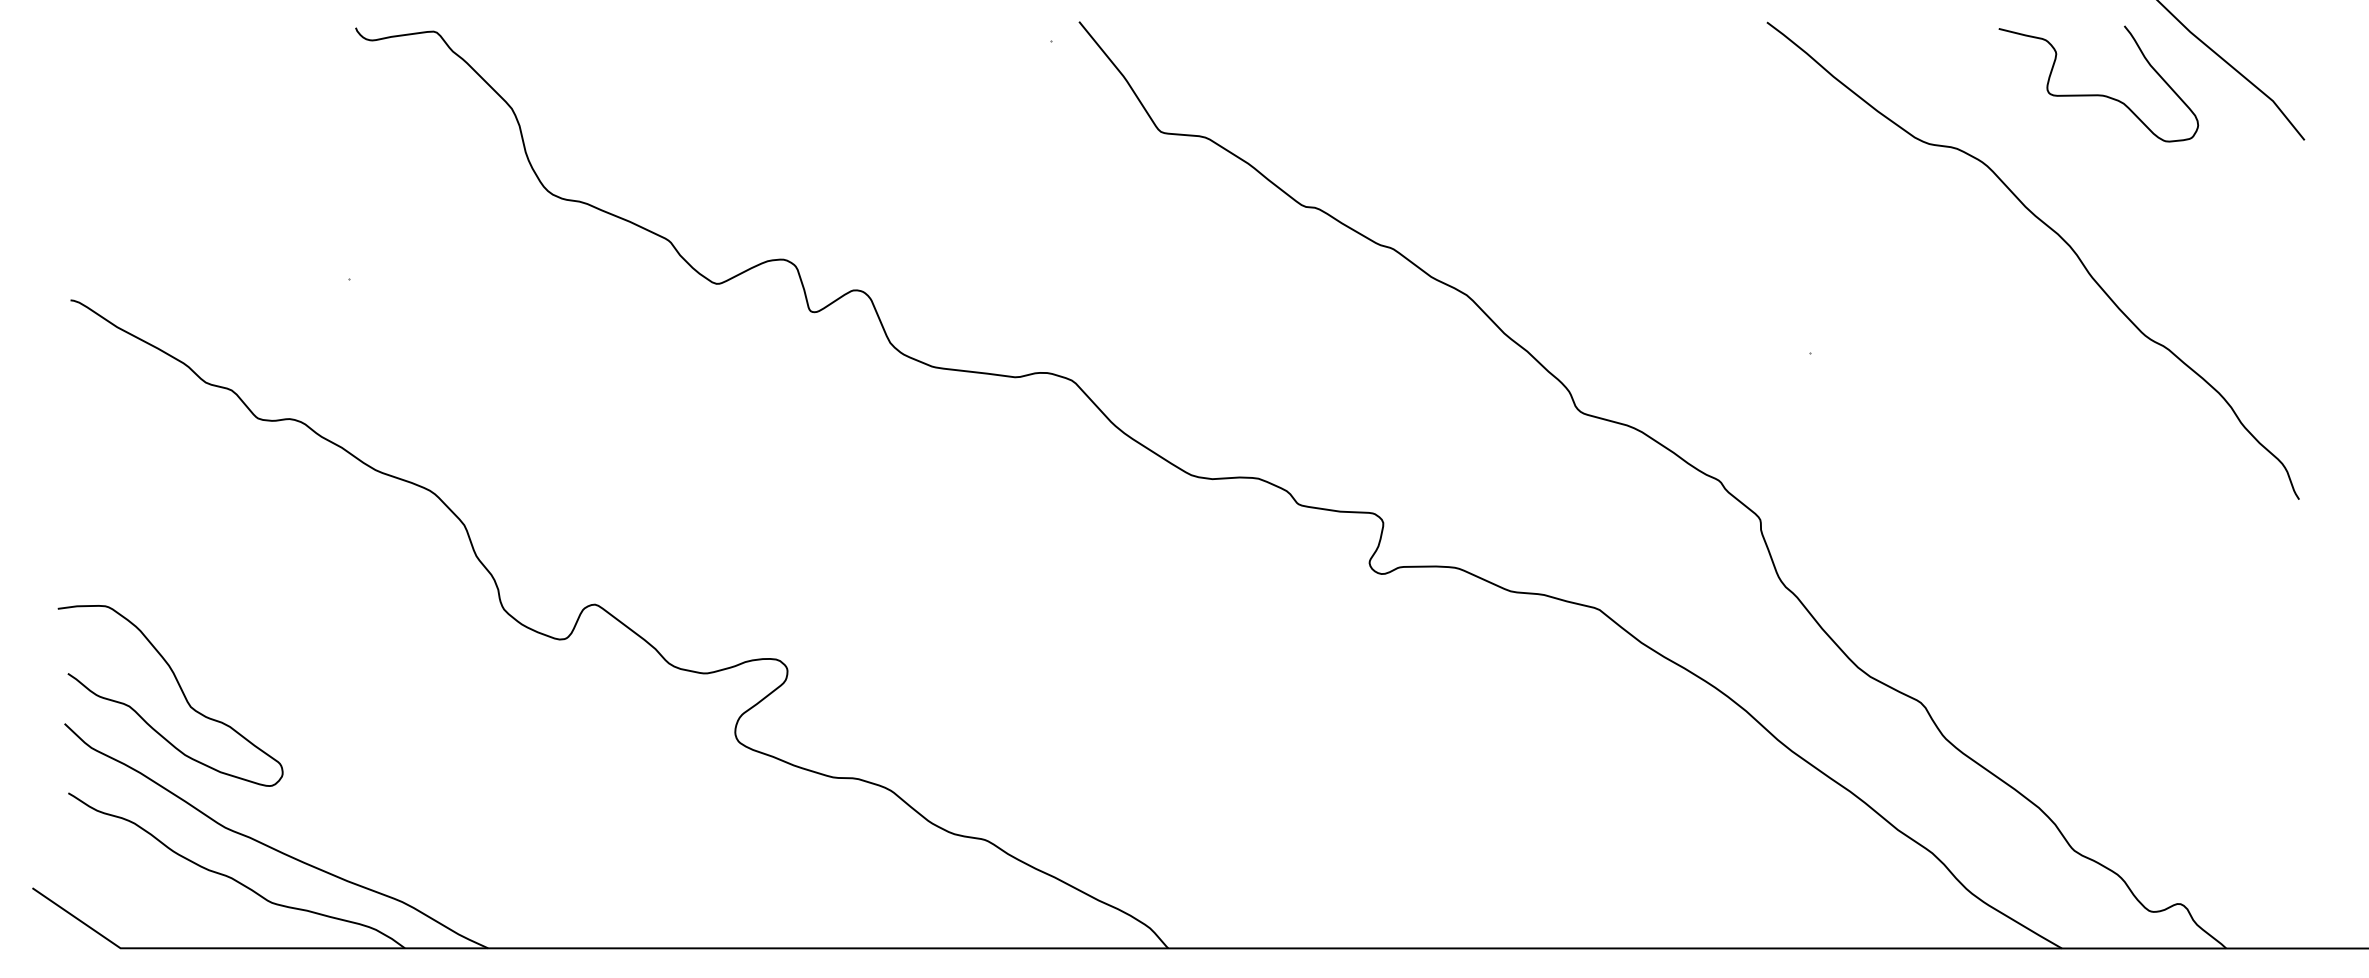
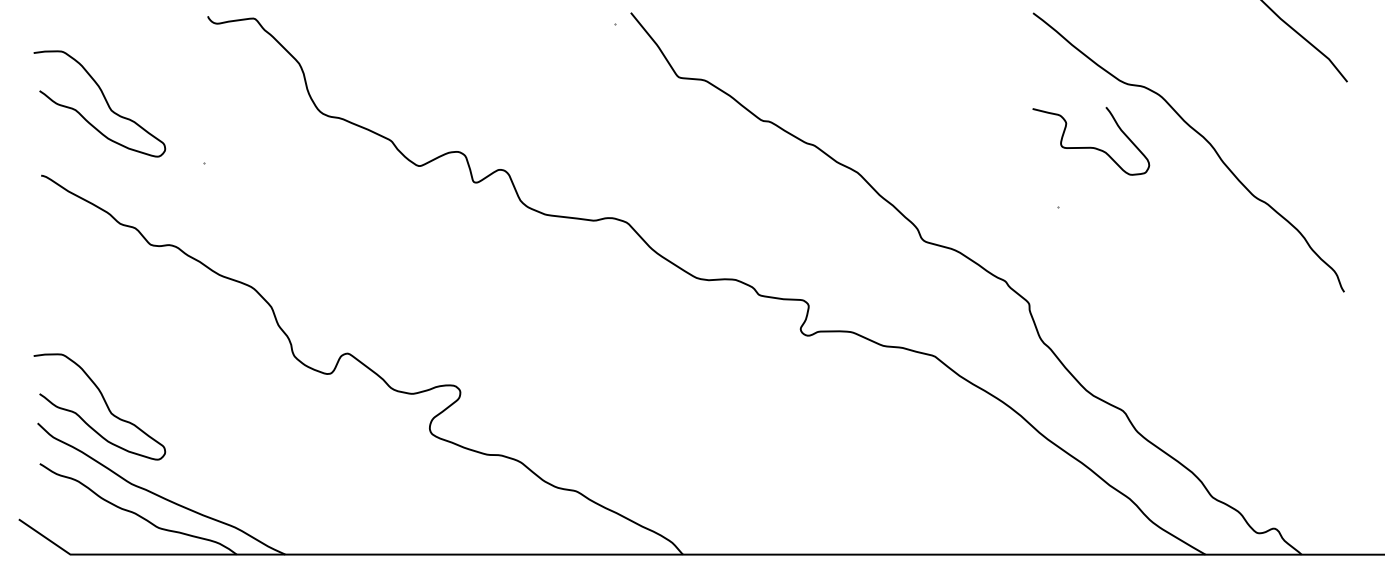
curve: (2097, 93) -> (1090, 146), moved
curve: (180, 173) -> (105, 101), added

